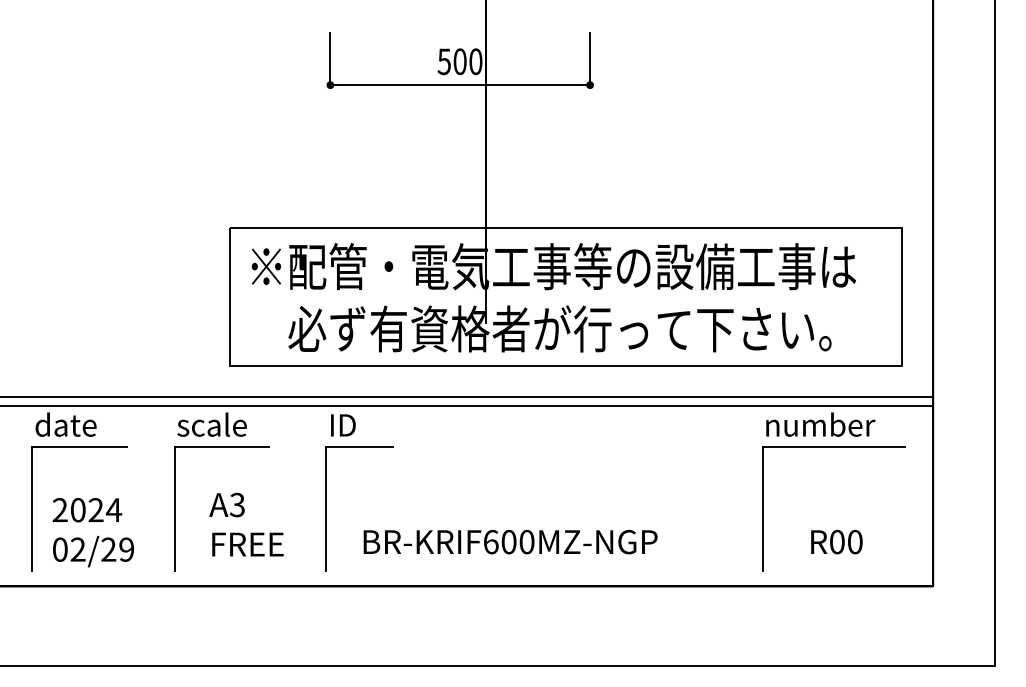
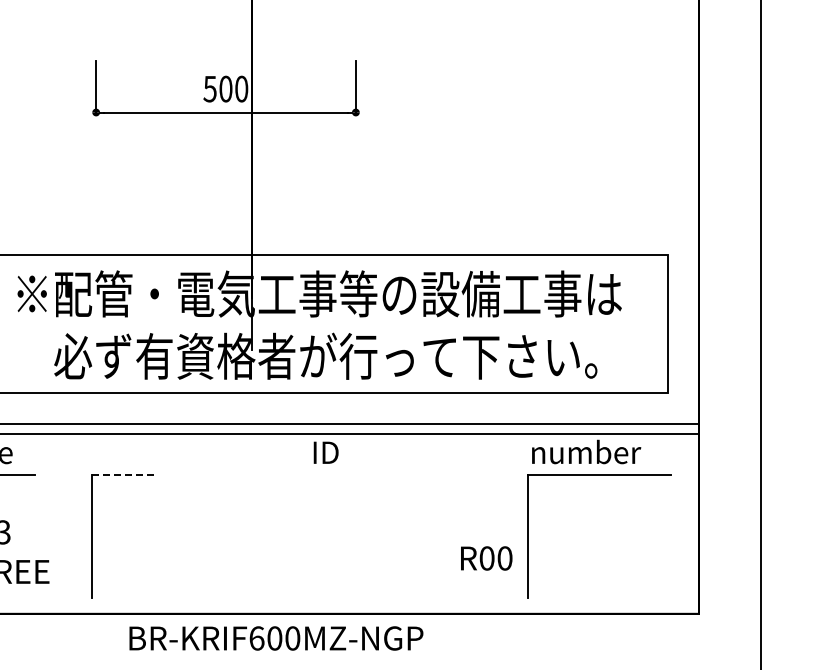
text: (343, 425) -> (326, 452), moved
line: (359, 447) -> (125, 474), solid -> dashed
text: (510, 542) -> (276, 638), moved
text: (836, 542) -> (486, 558), moved

